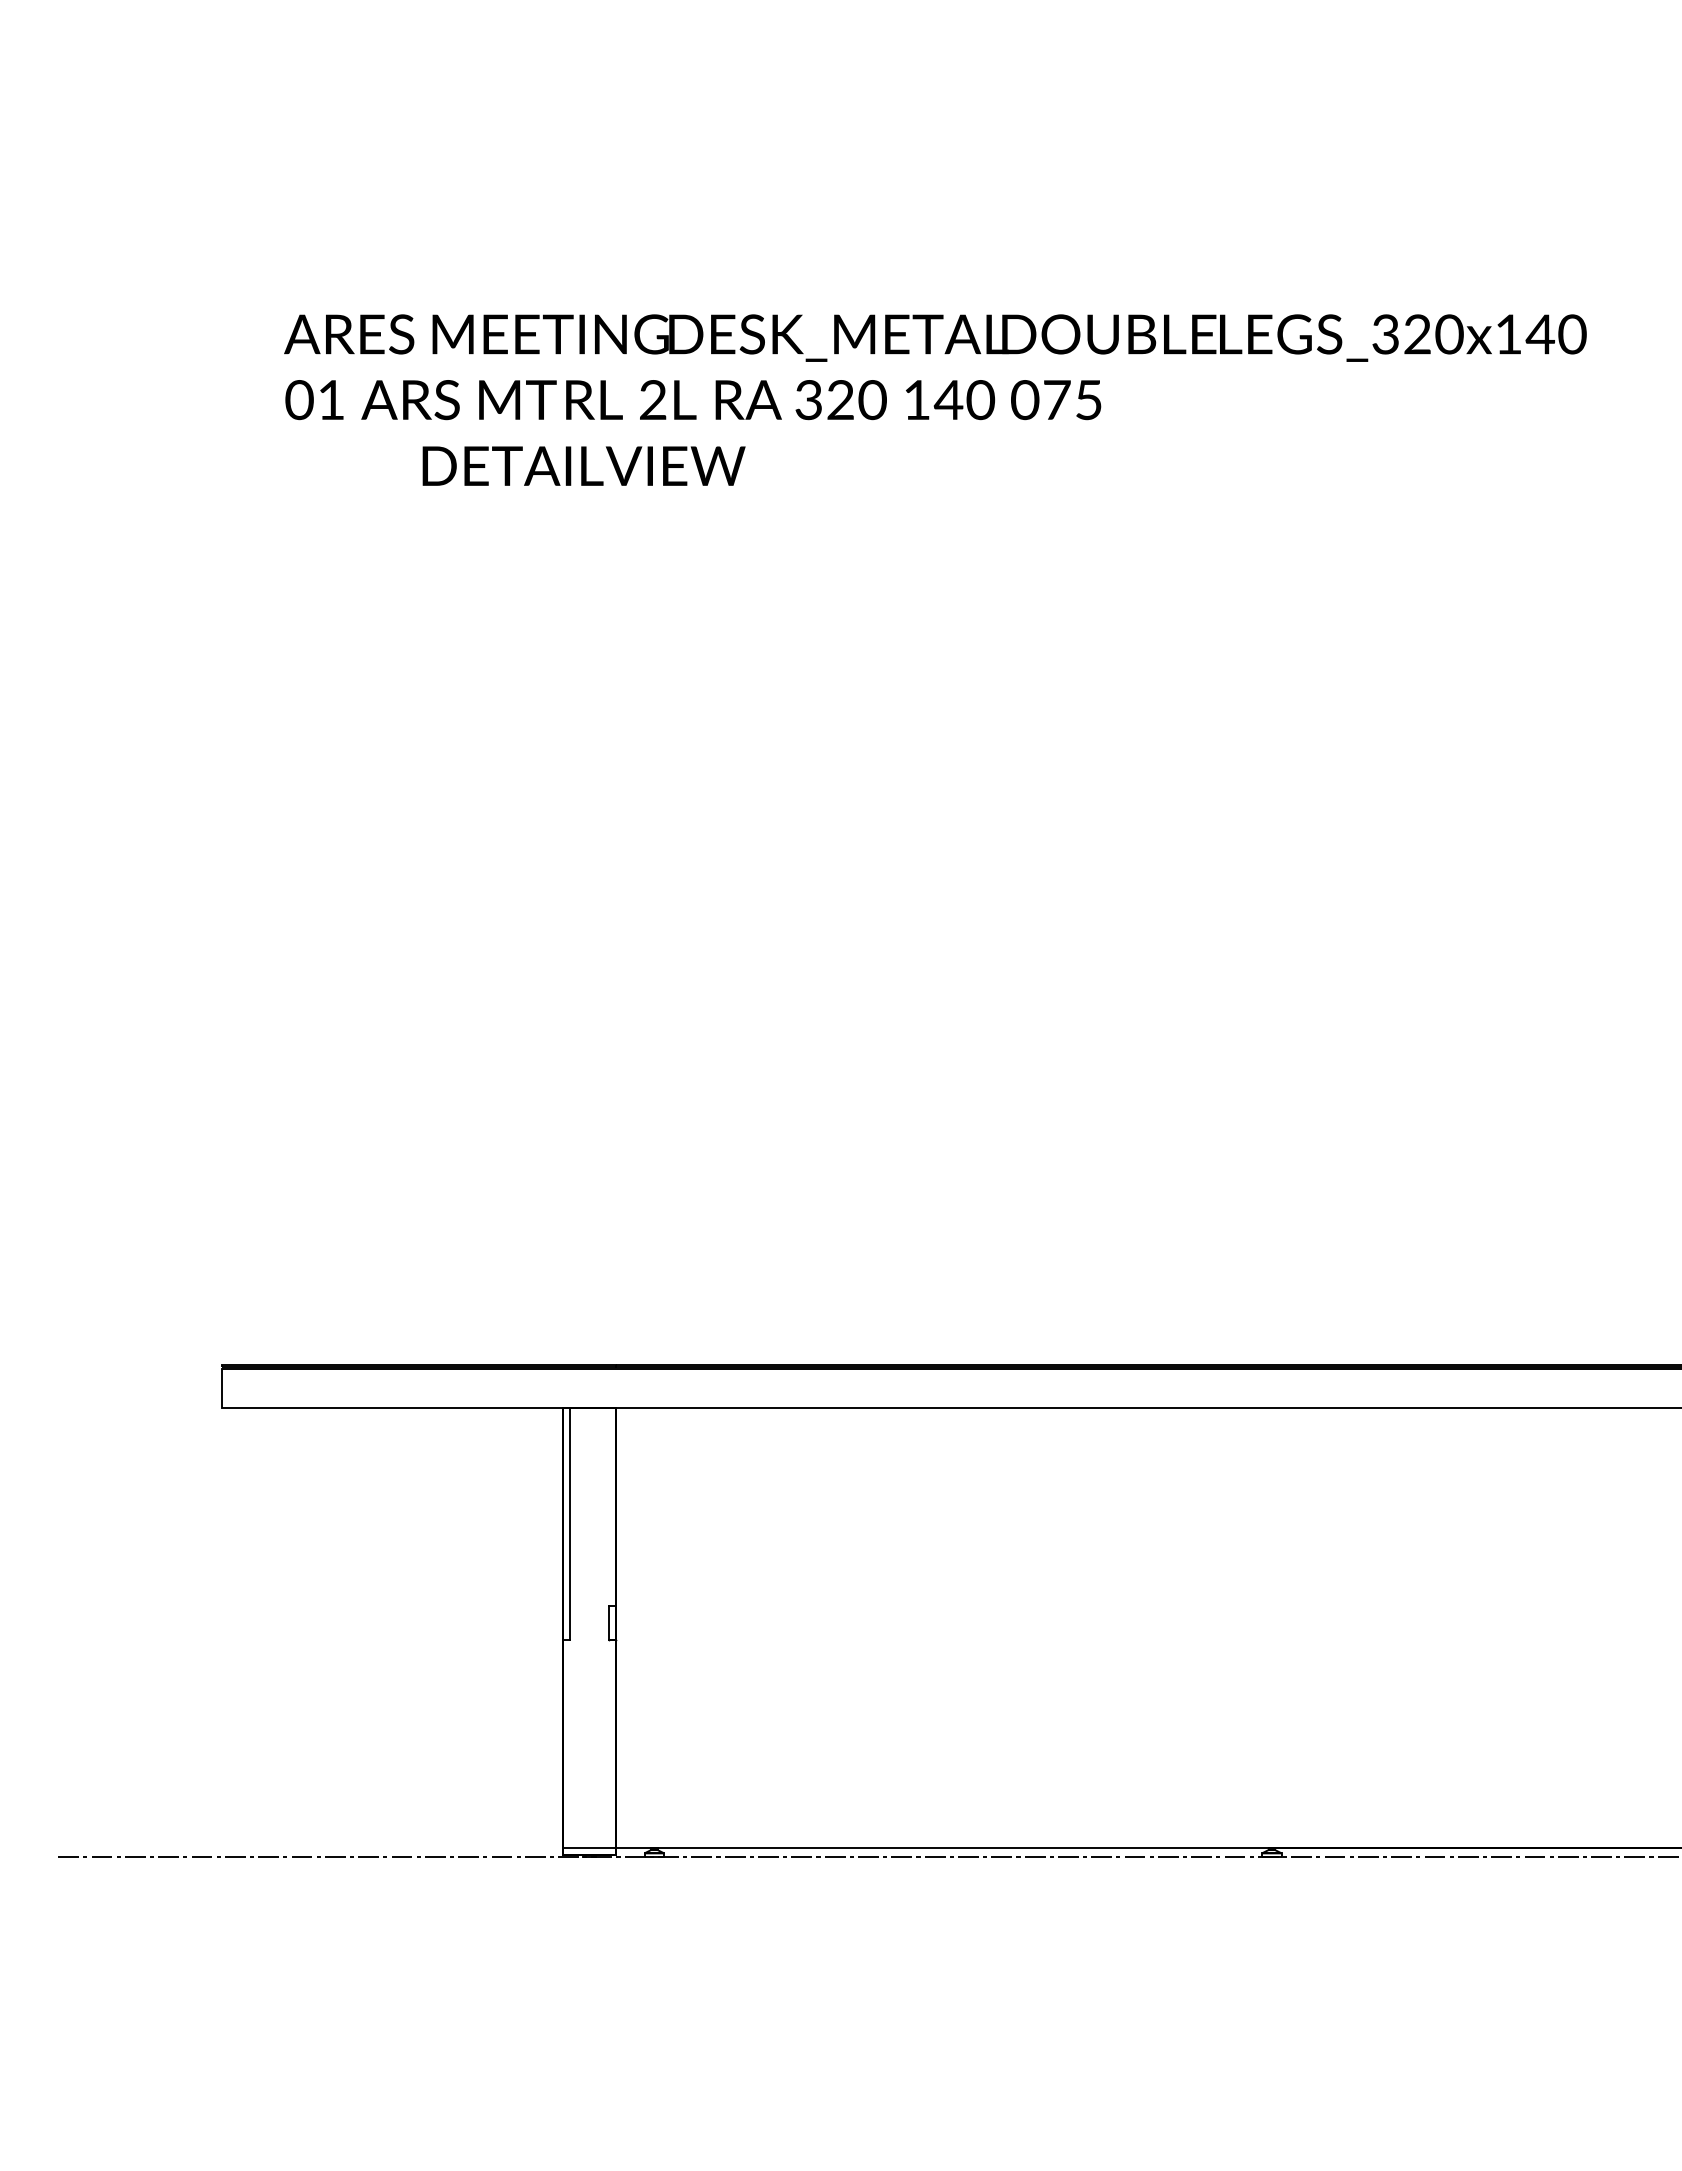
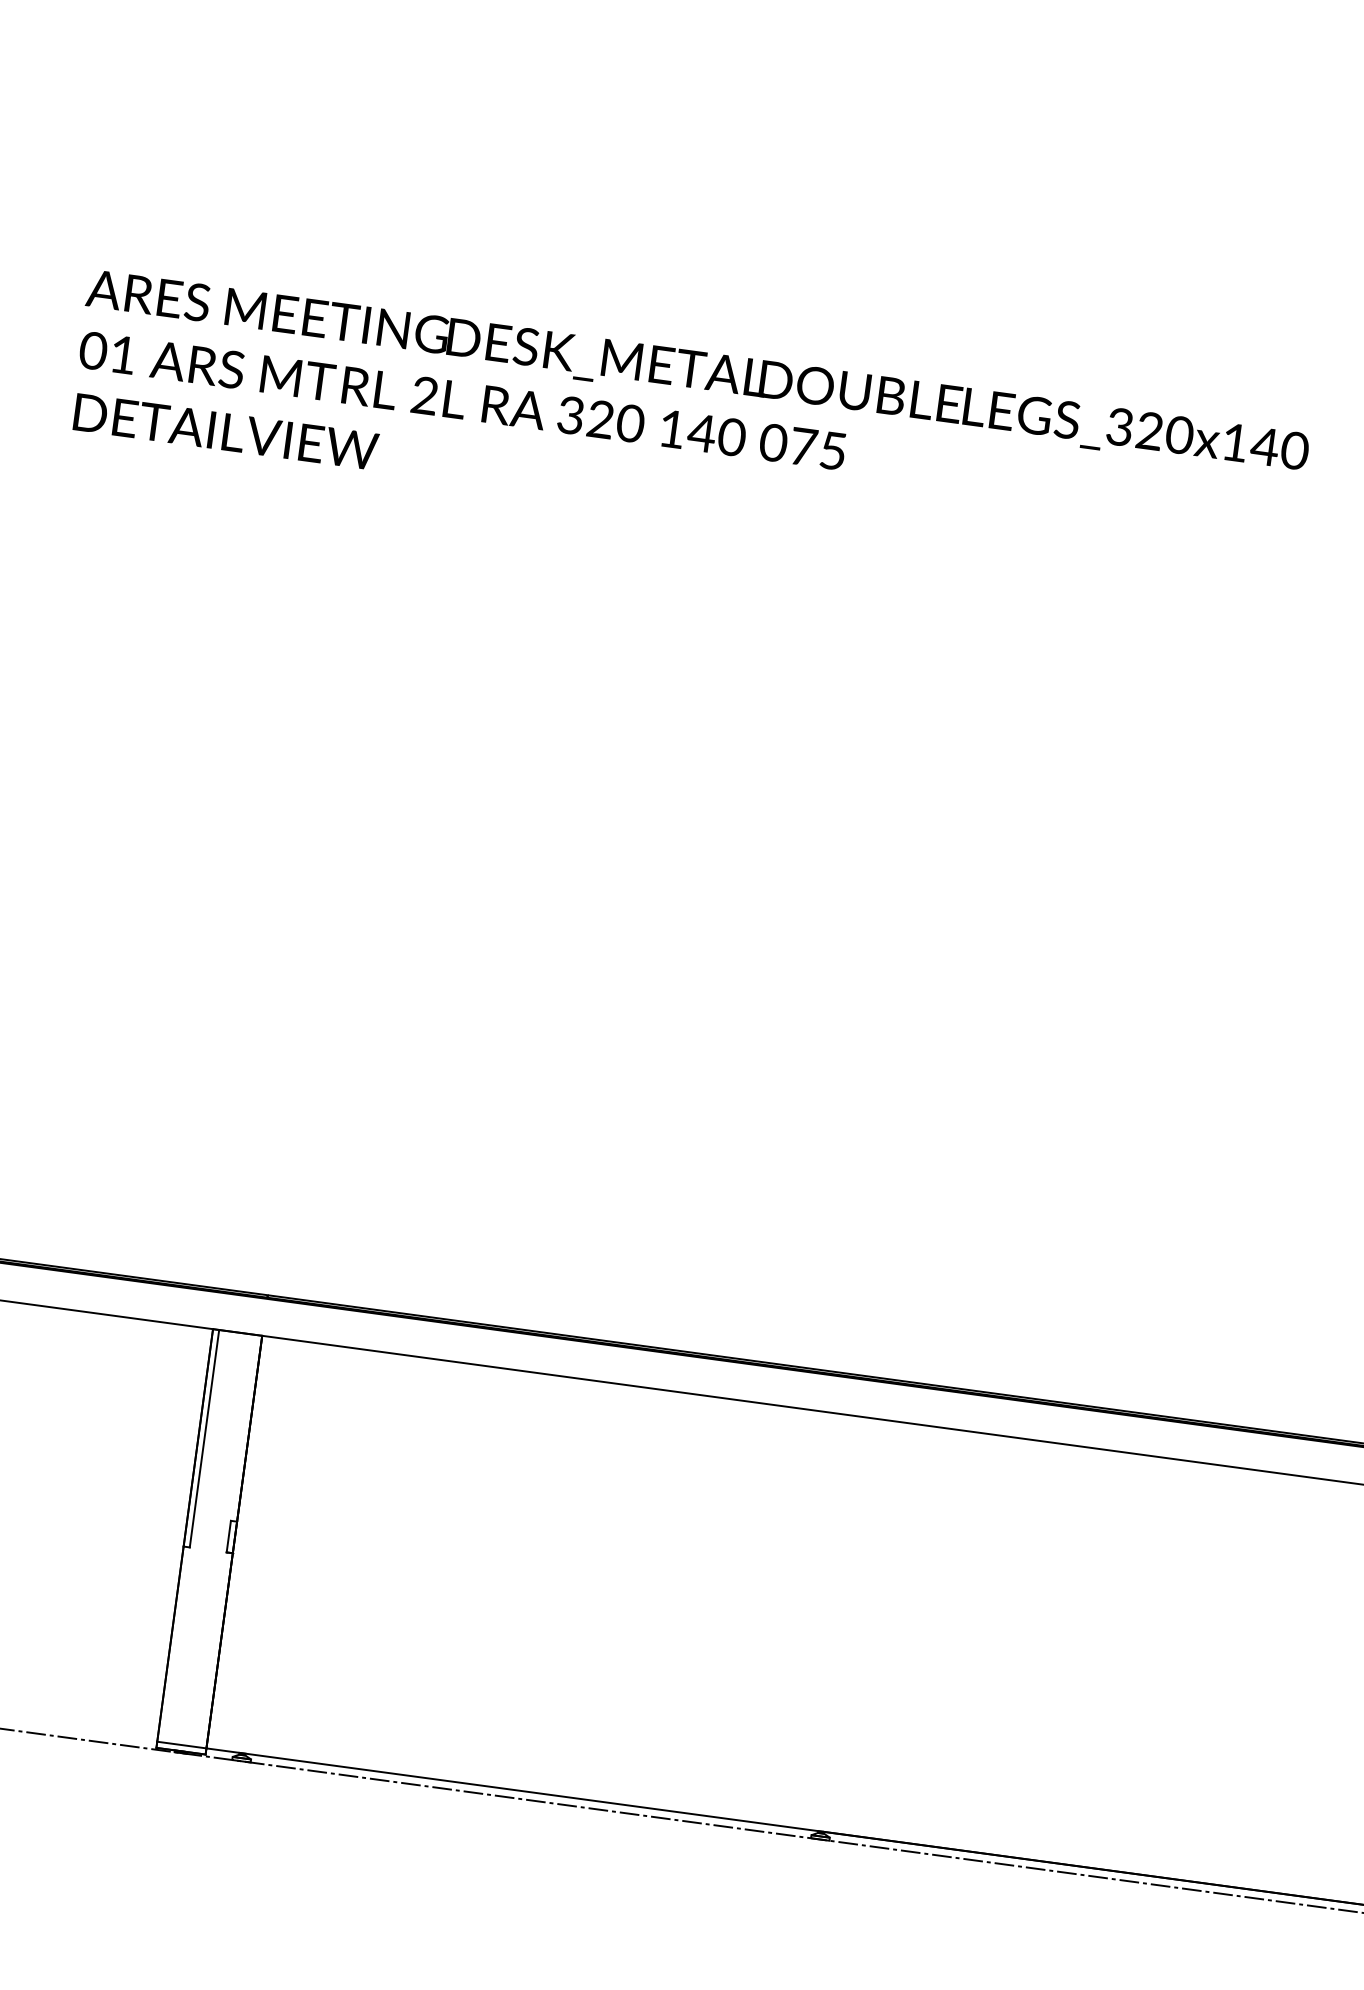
text: (583, 465) -> (225, 431), moved

